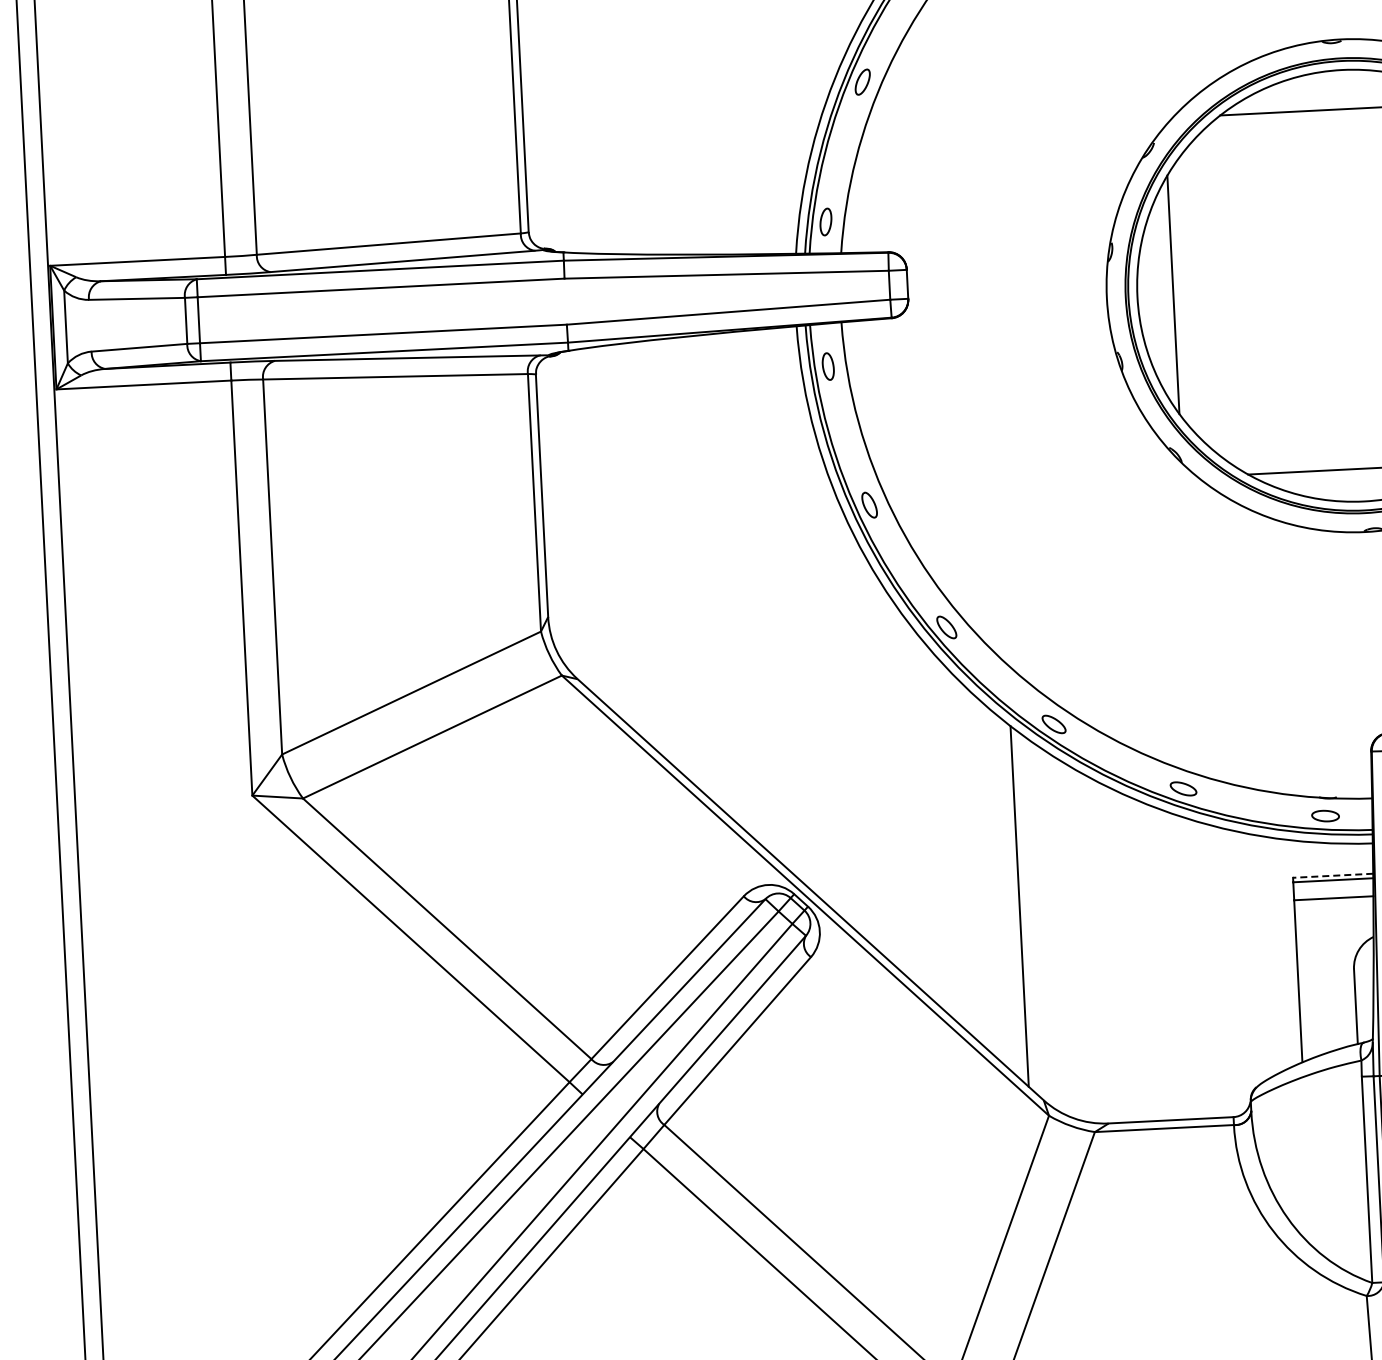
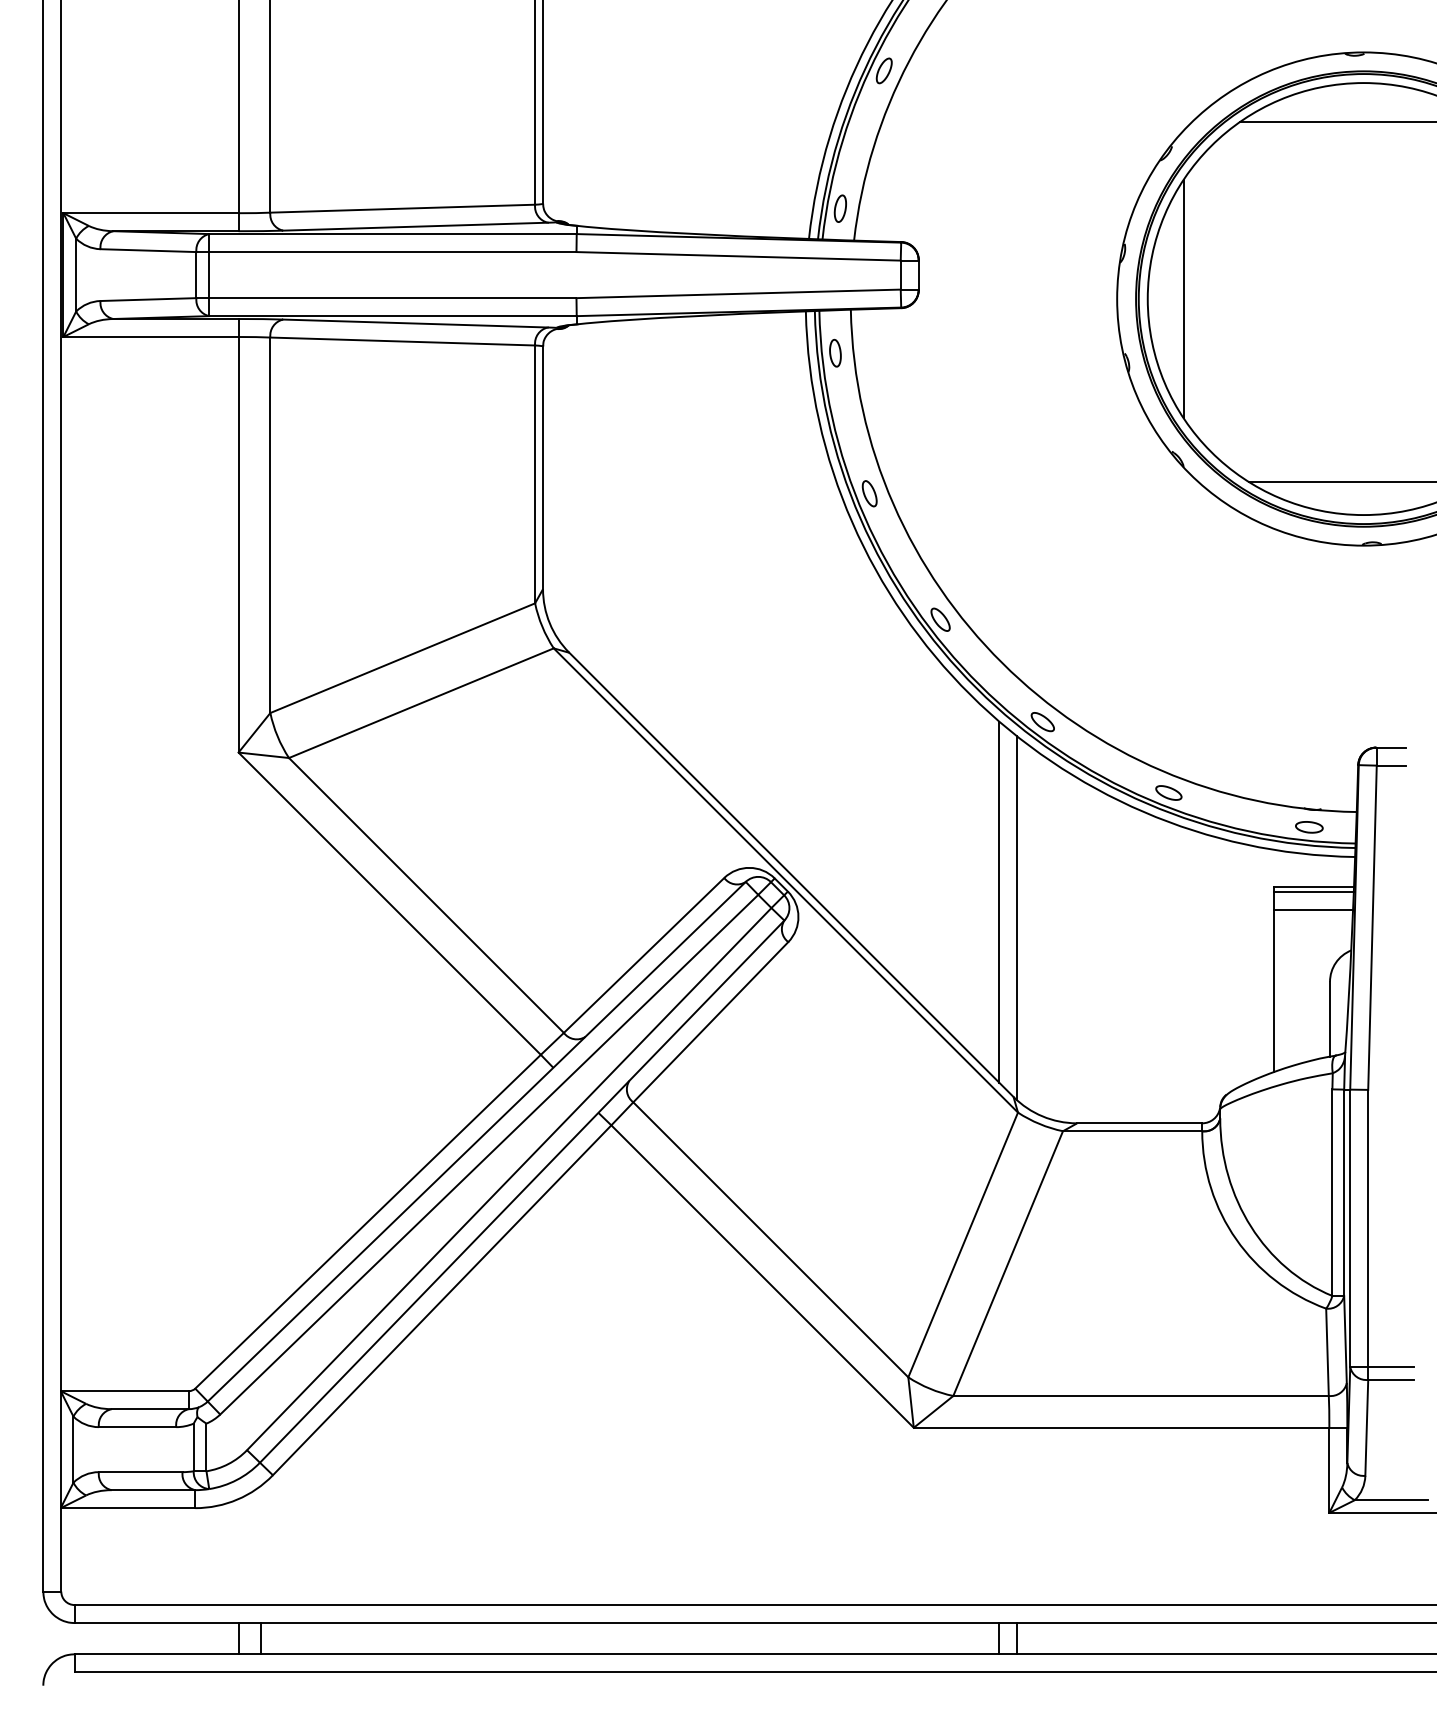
line: (1332, 875) -> (1313, 887), dashed -> solid
line: (1038, 921) -> (1017, 918), added

